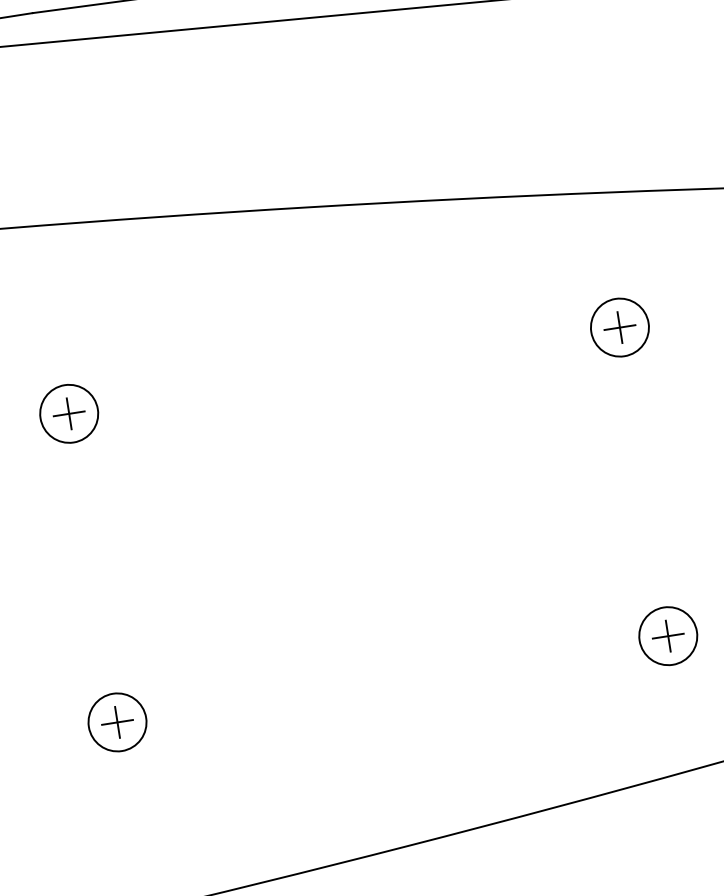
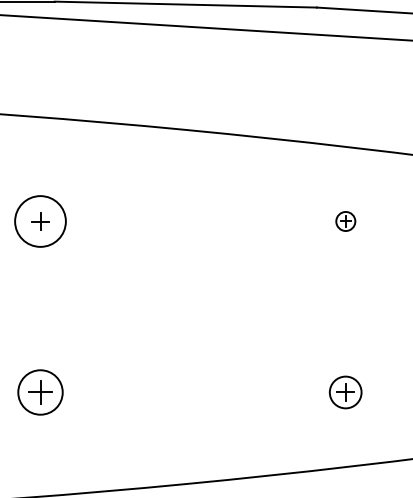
part: (619, 327) -> (345, 221), size x0.6
circle: (69, 413) -> (40, 221), size x1.6
part: (117, 722) -> (40, 392), size x1.4

